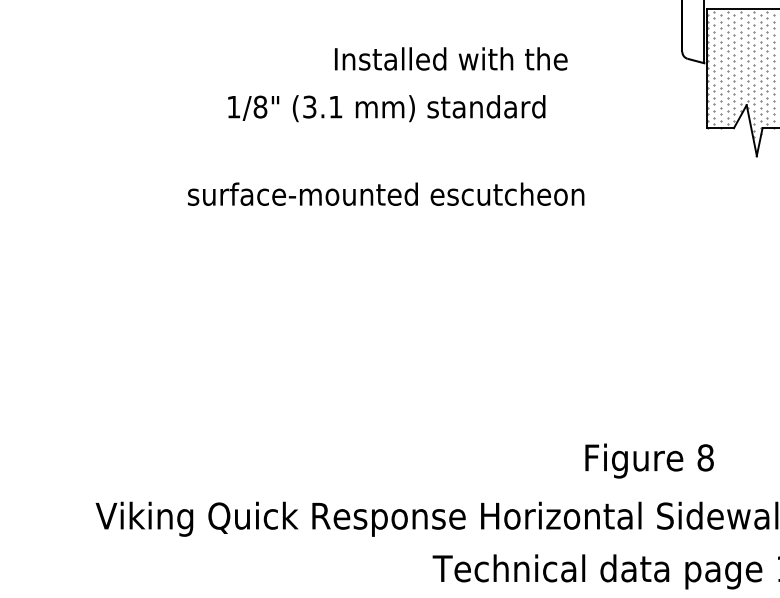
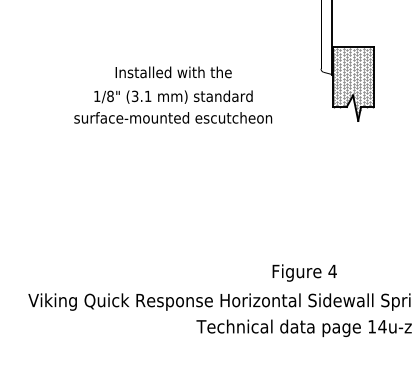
text: (450, 59) -> (173, 72), moved
text: (386, 193) -> (173, 117), moved
text: (705, 457) -> (332, 271), 8 -> 4

